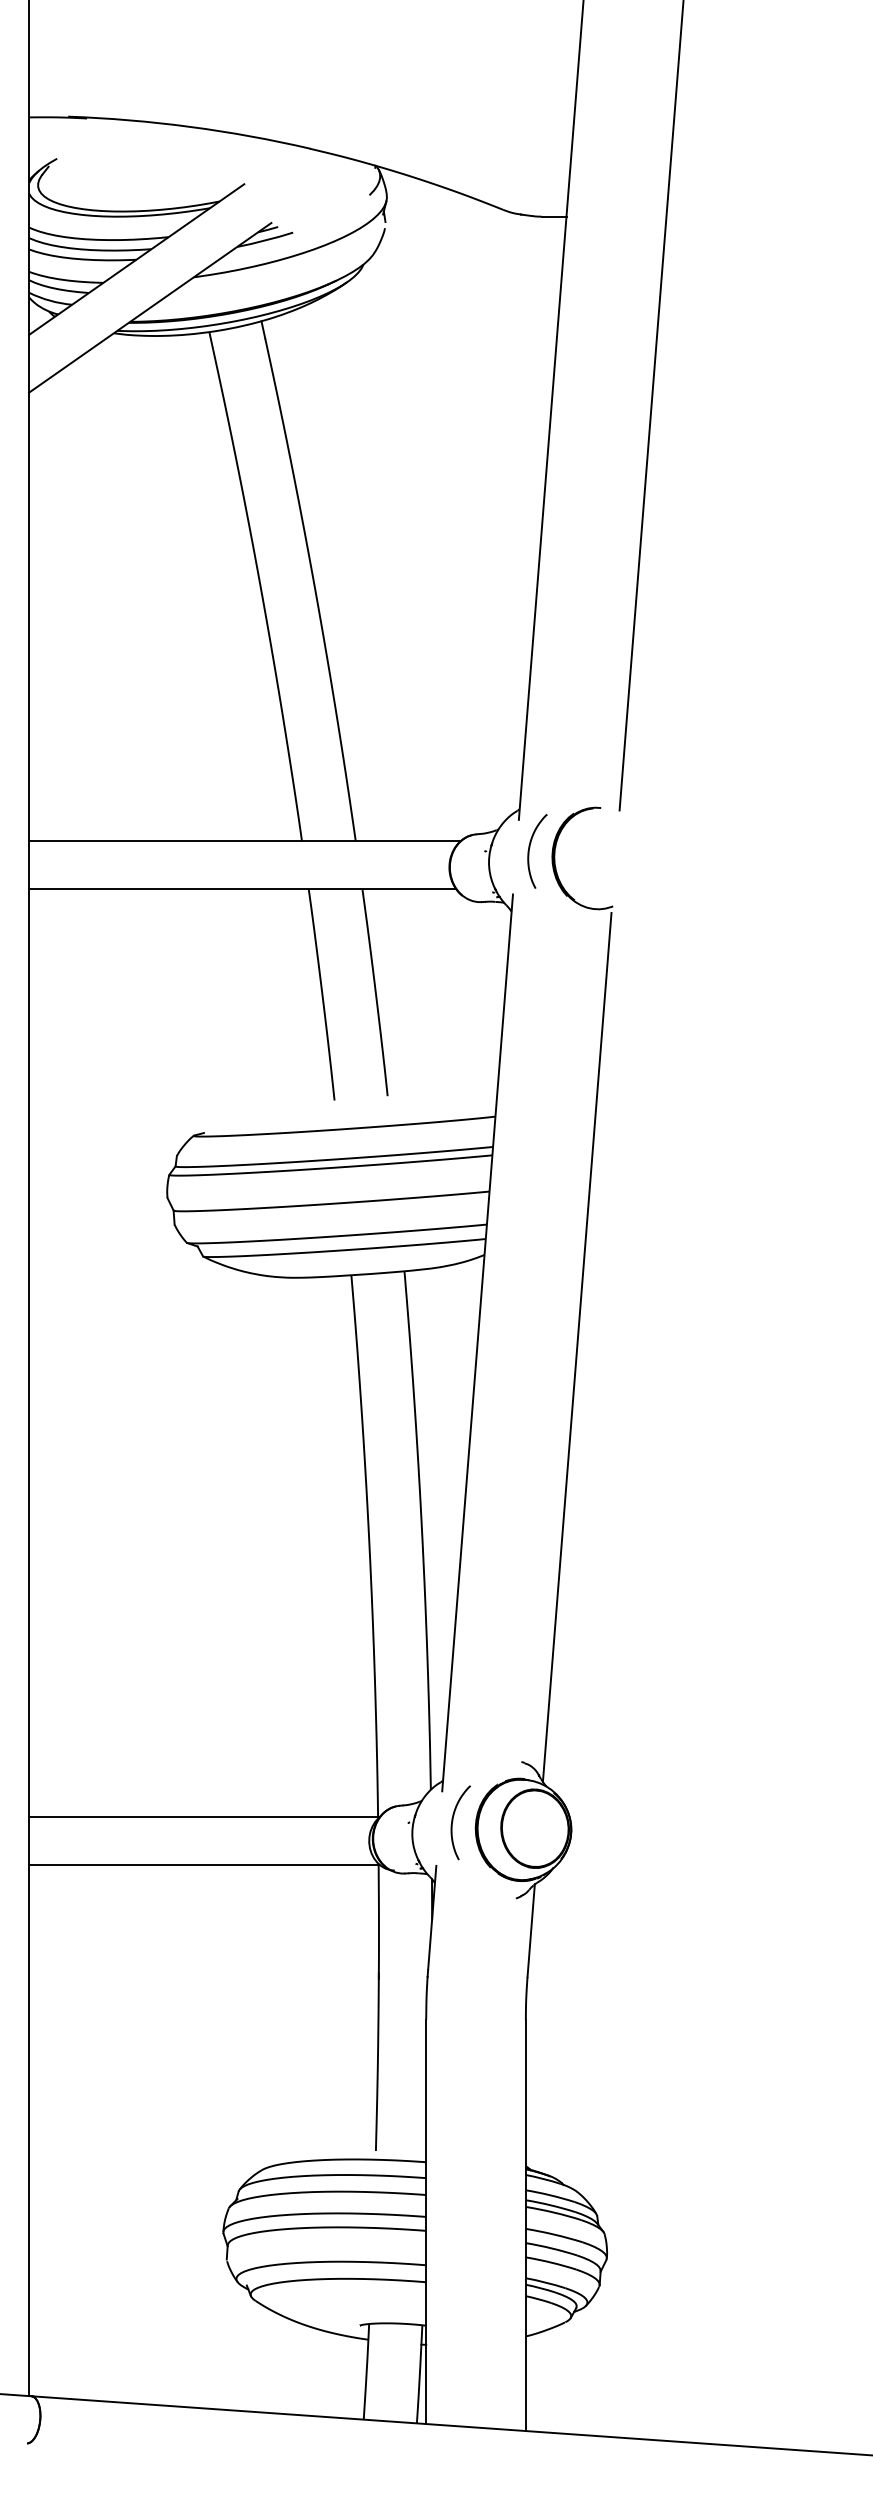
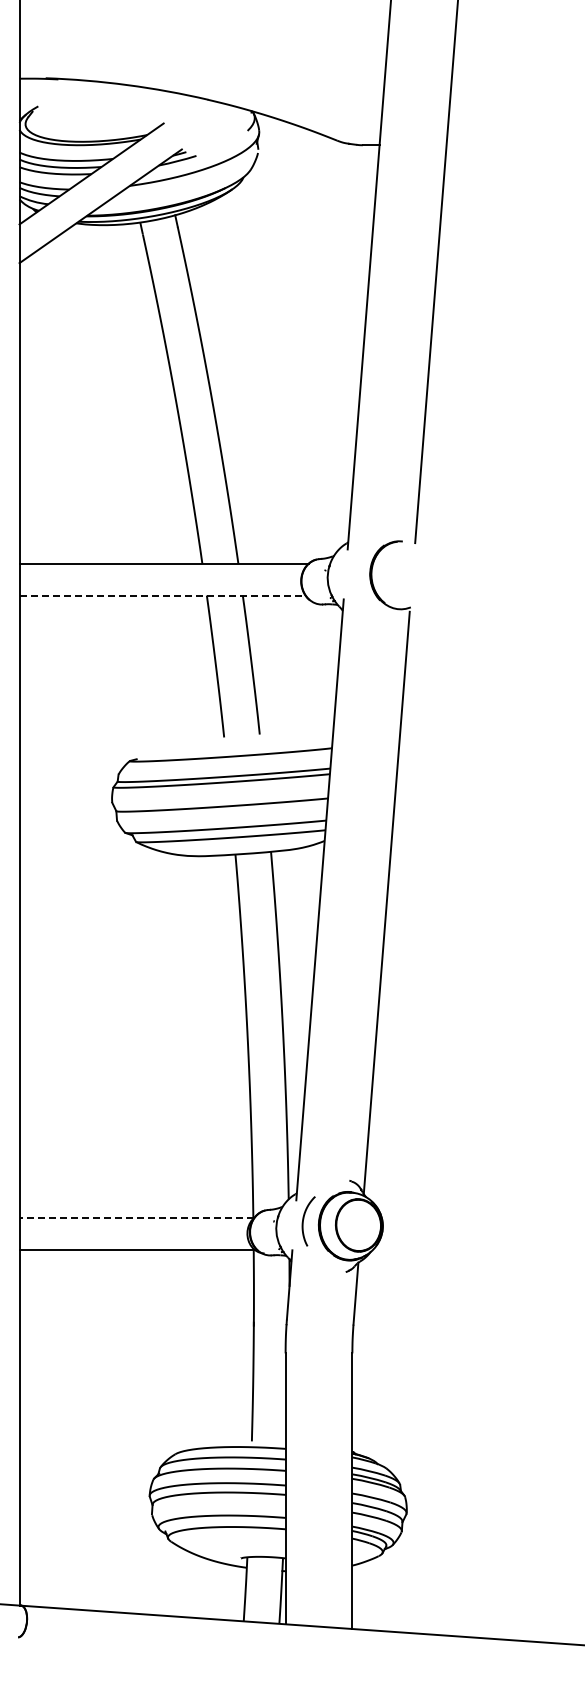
curve: (530, 851) -> (355, 570), removed
line: (243, 888) -> (163, 595), solid -> dashed
line: (203, 1816) -> (136, 1217), solid -> dashed

